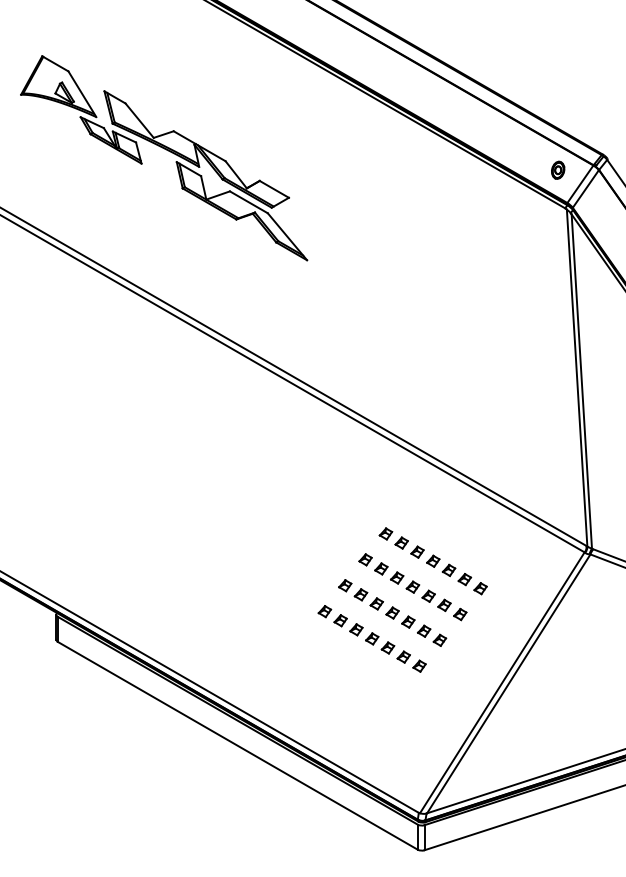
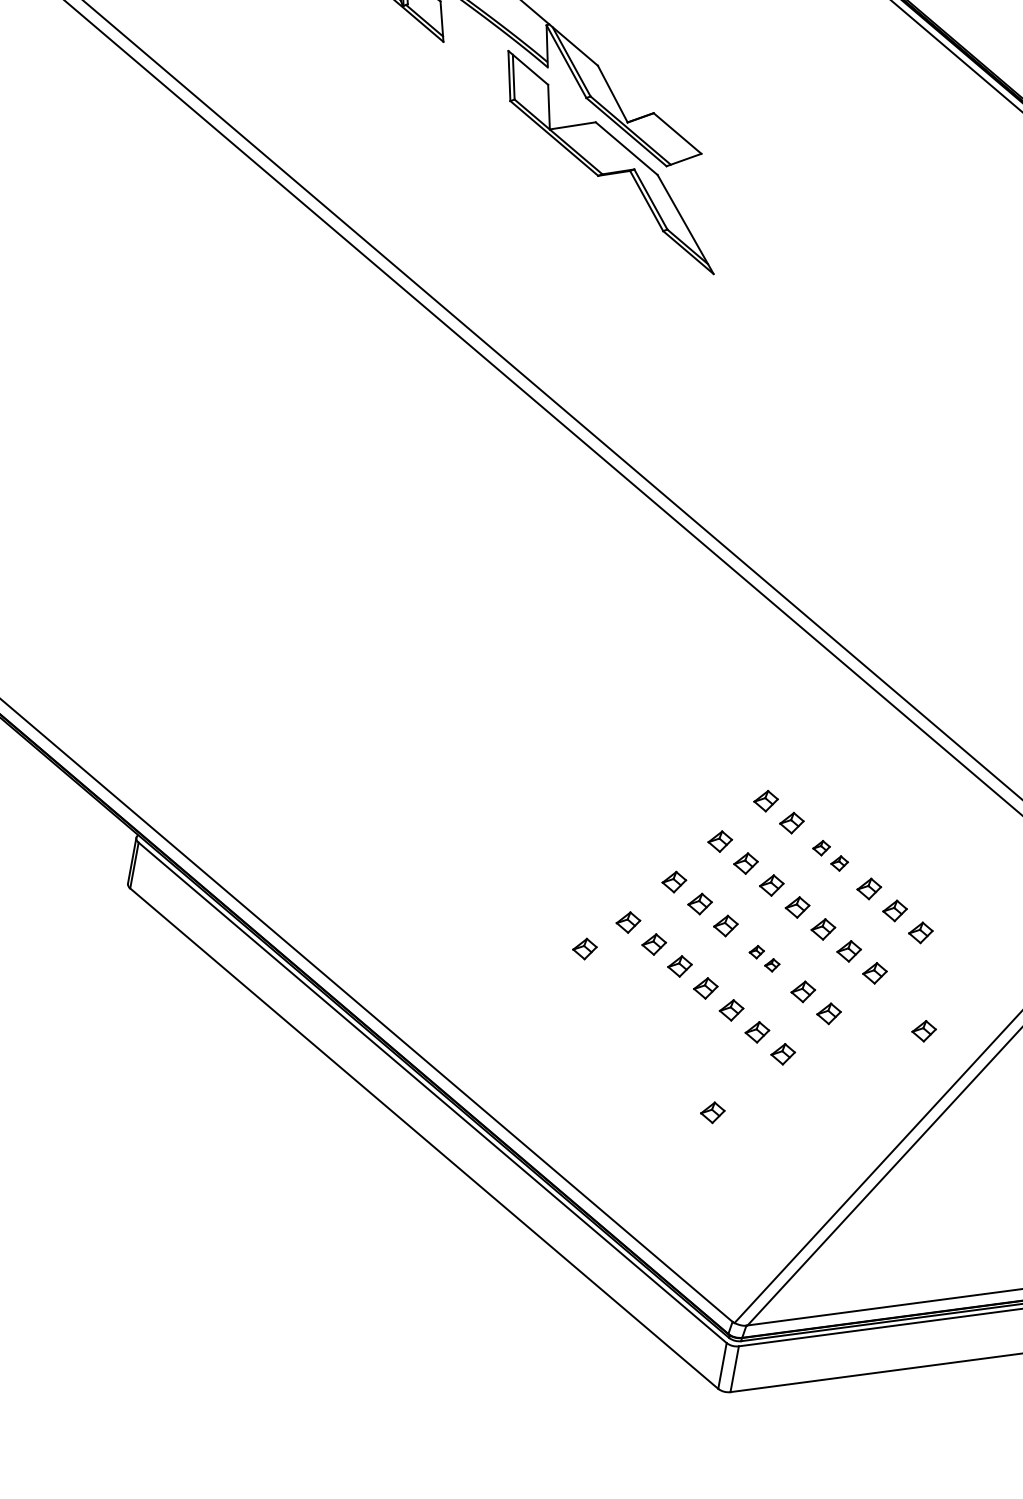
part: (425, 556) -> (830, 855), size x0.7
part: (400, 617) -> (764, 958), size x0.6
part: (304, 629) -> (585, 948), added
part: (491, 639) -> (923, 1029), added
part: (387, 703) -> (711, 1111), added

